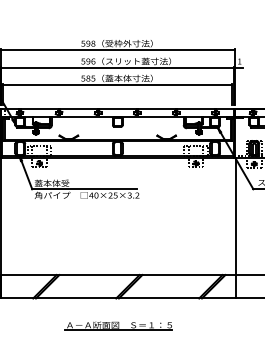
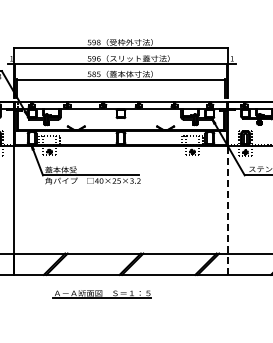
line: (235, 227) -> (228, 210), solid -> dashed
part: (118, 326) -> (101, 294), moved

